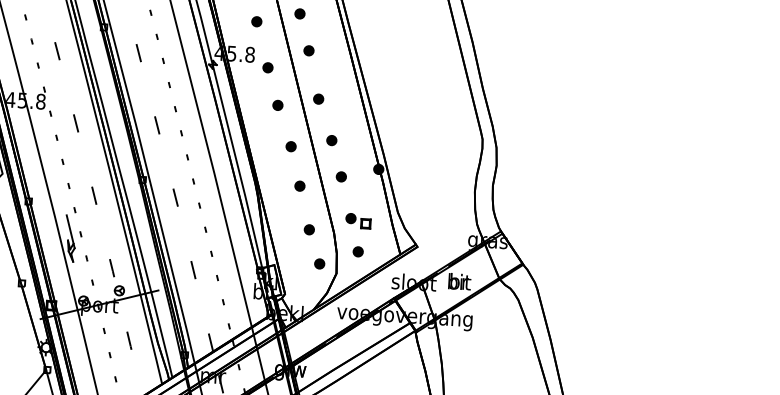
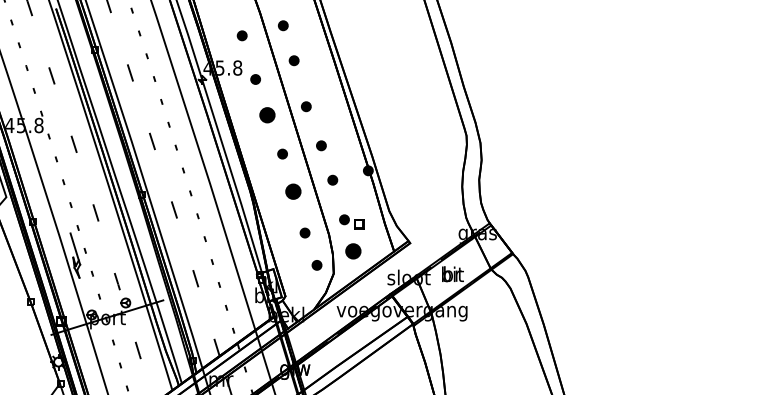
part: (278, 104) -> (267, 114), size x1.6
part: (300, 186) -> (293, 191), size x1.6
part: (358, 251) -> (353, 251), size x1.6

